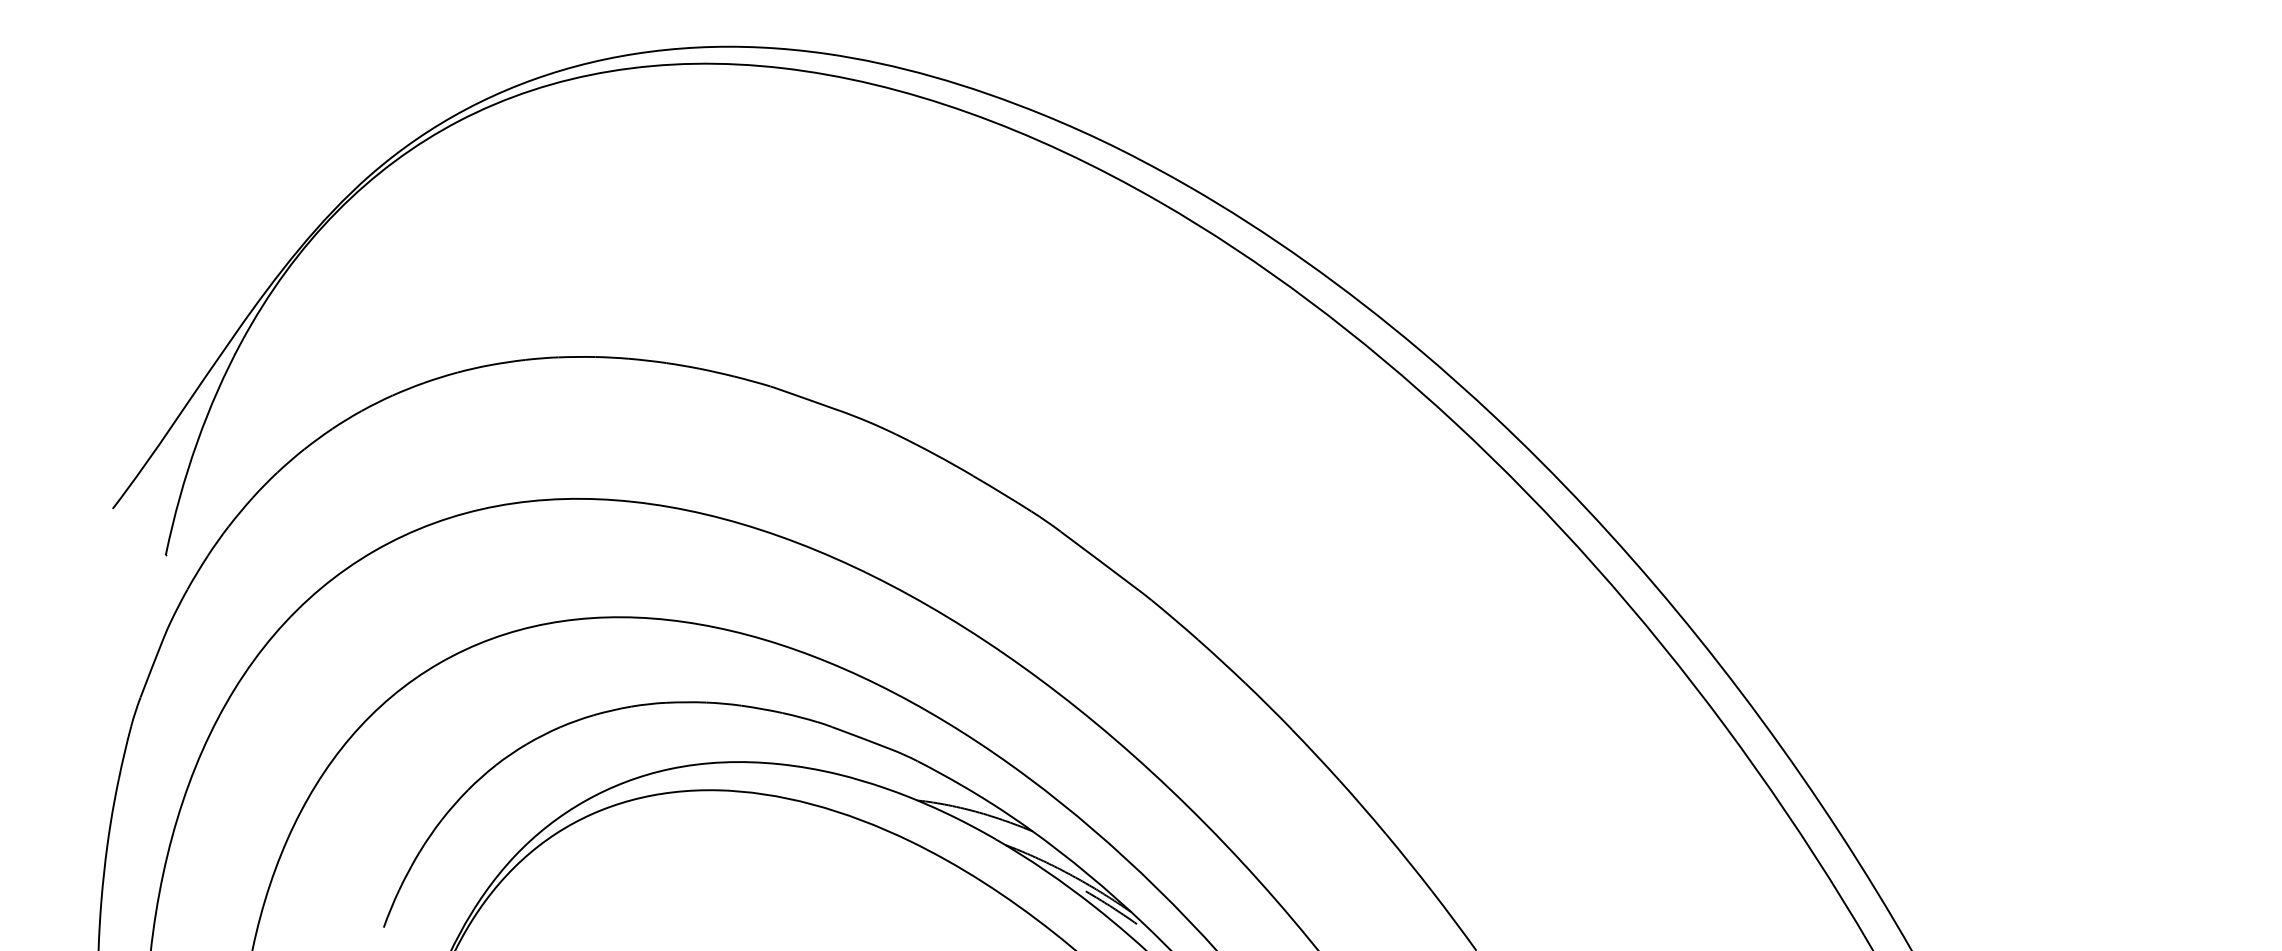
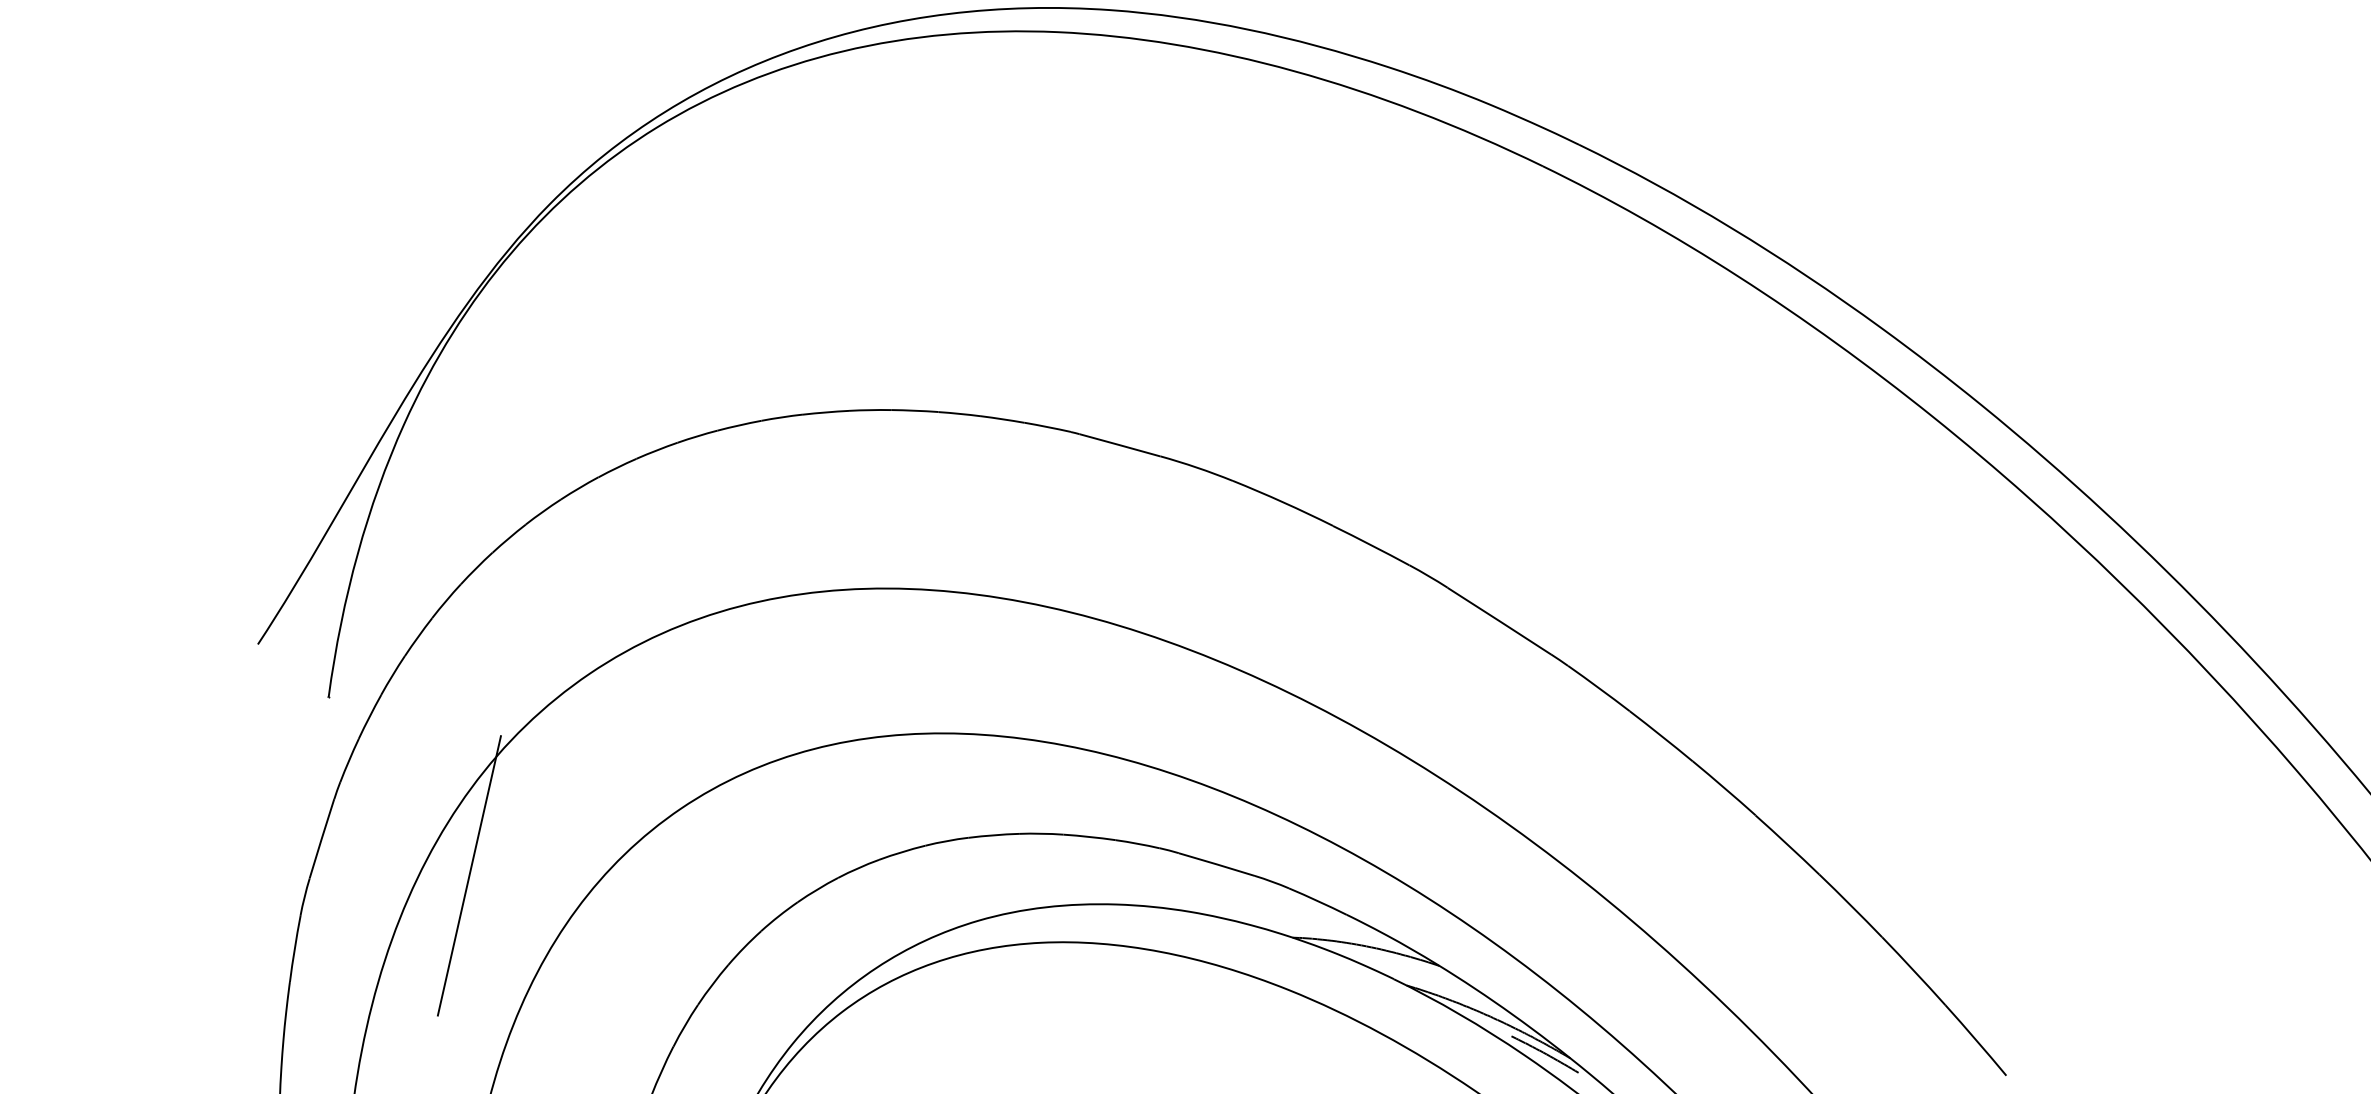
line: (267, 704) -> (469, 875), added

